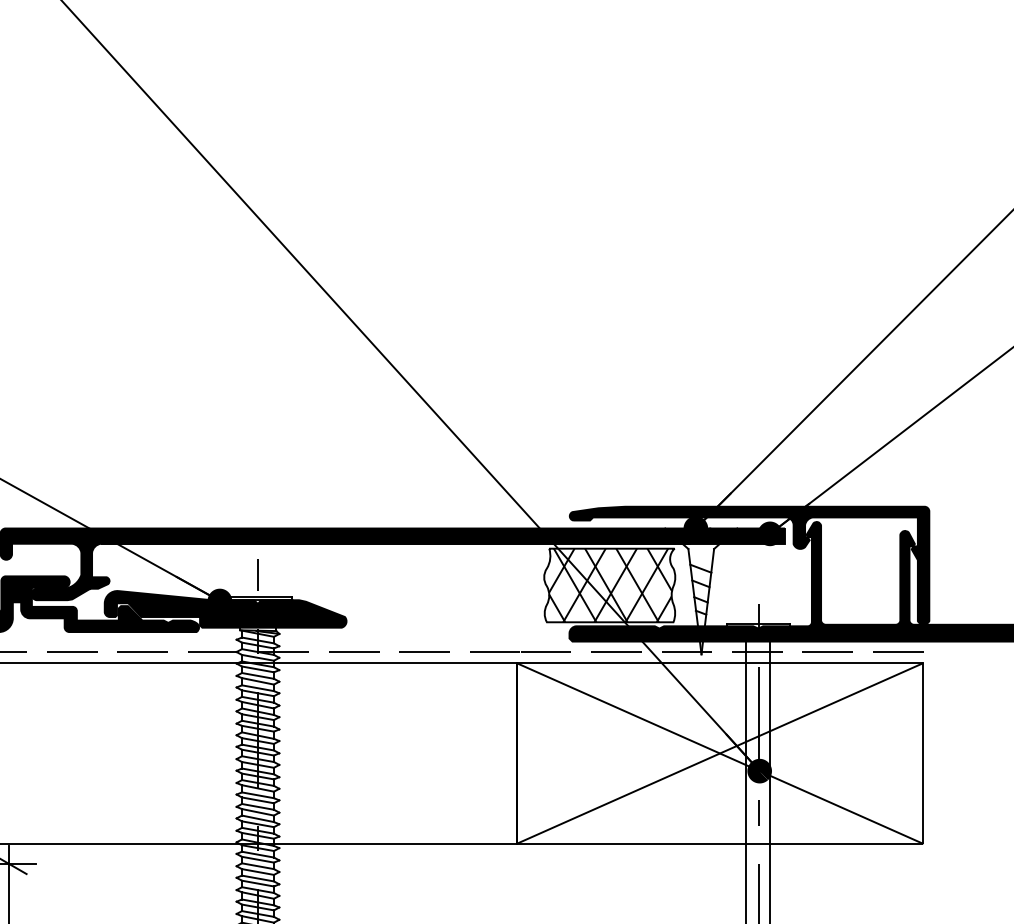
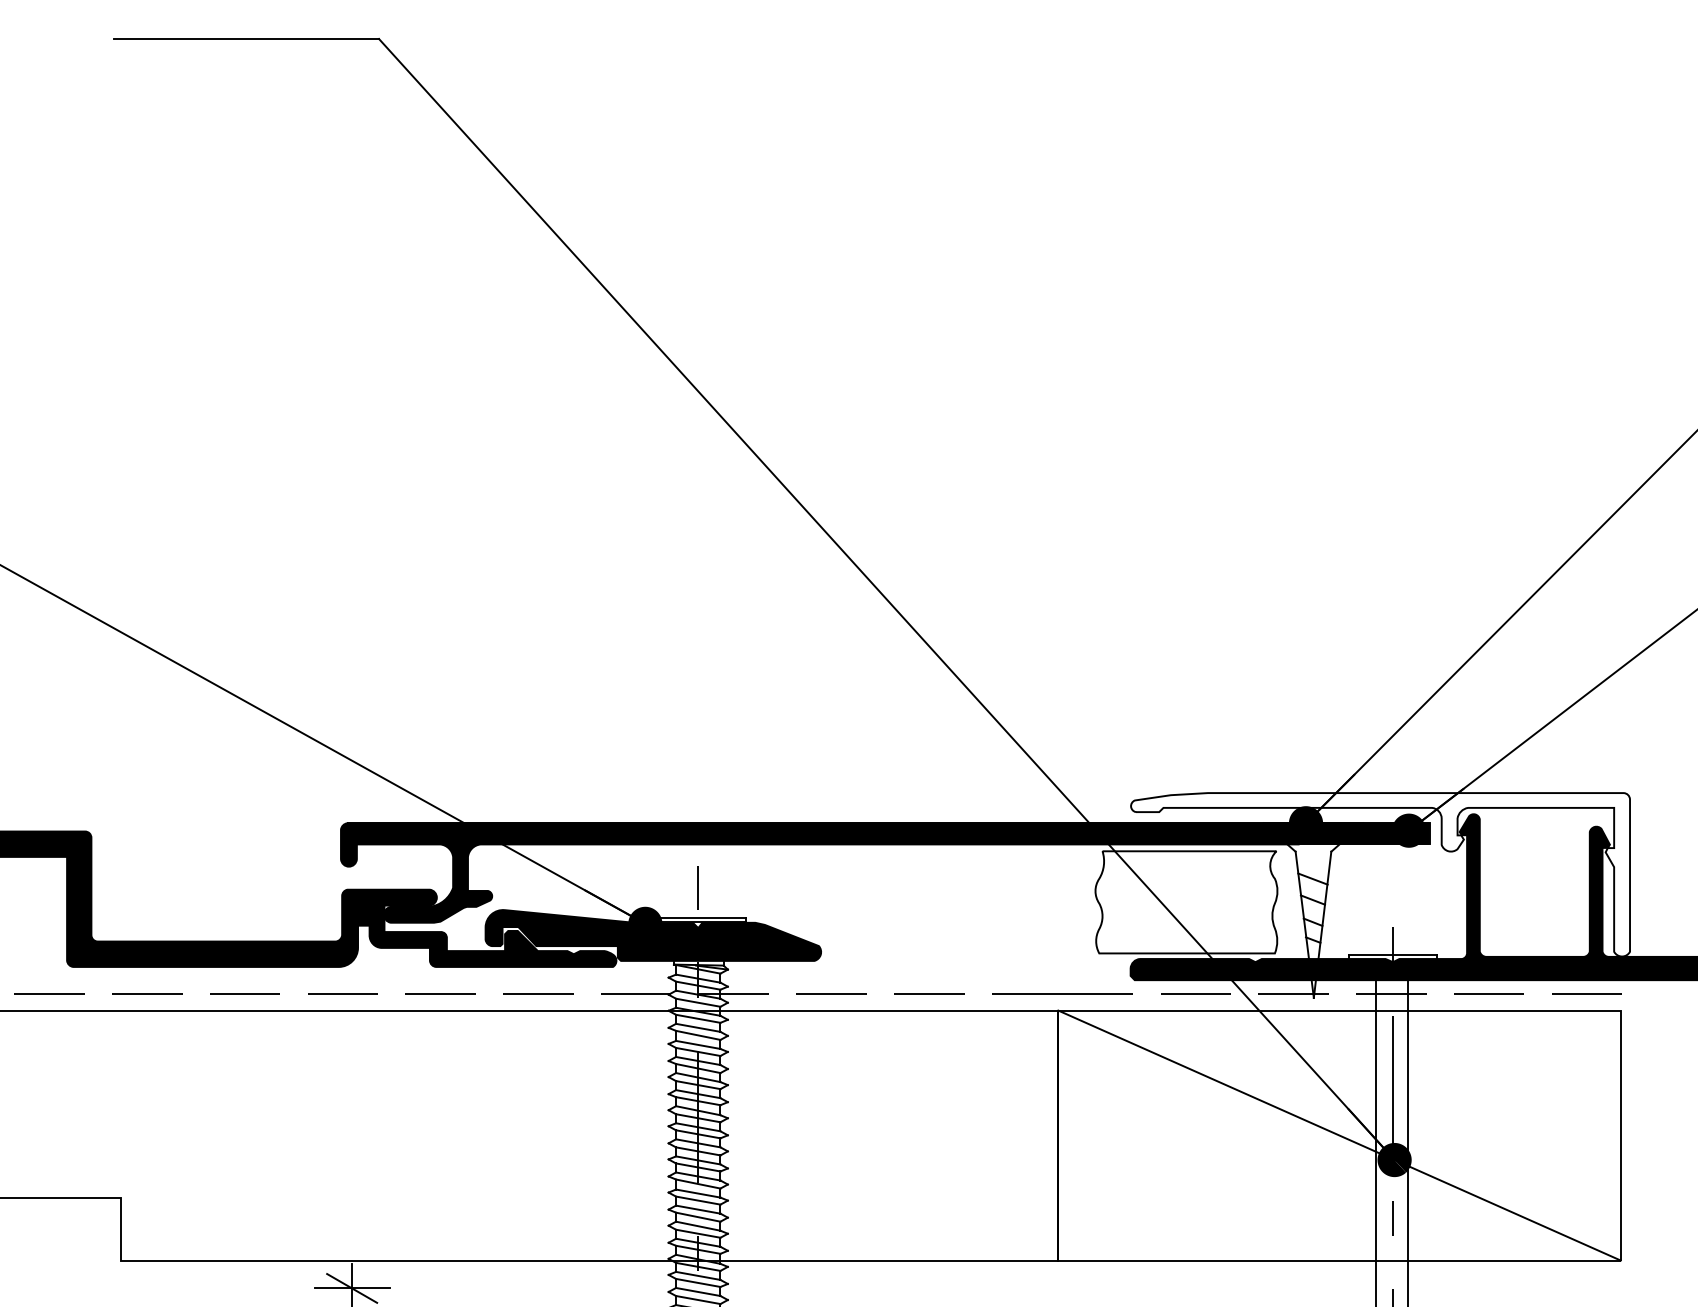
fill: (749, 565) -> (1380, 874), removed
hatch: (610, 585) -> (1187, 902), removed
line: (720, 753) -> (1339, 1135), removed

